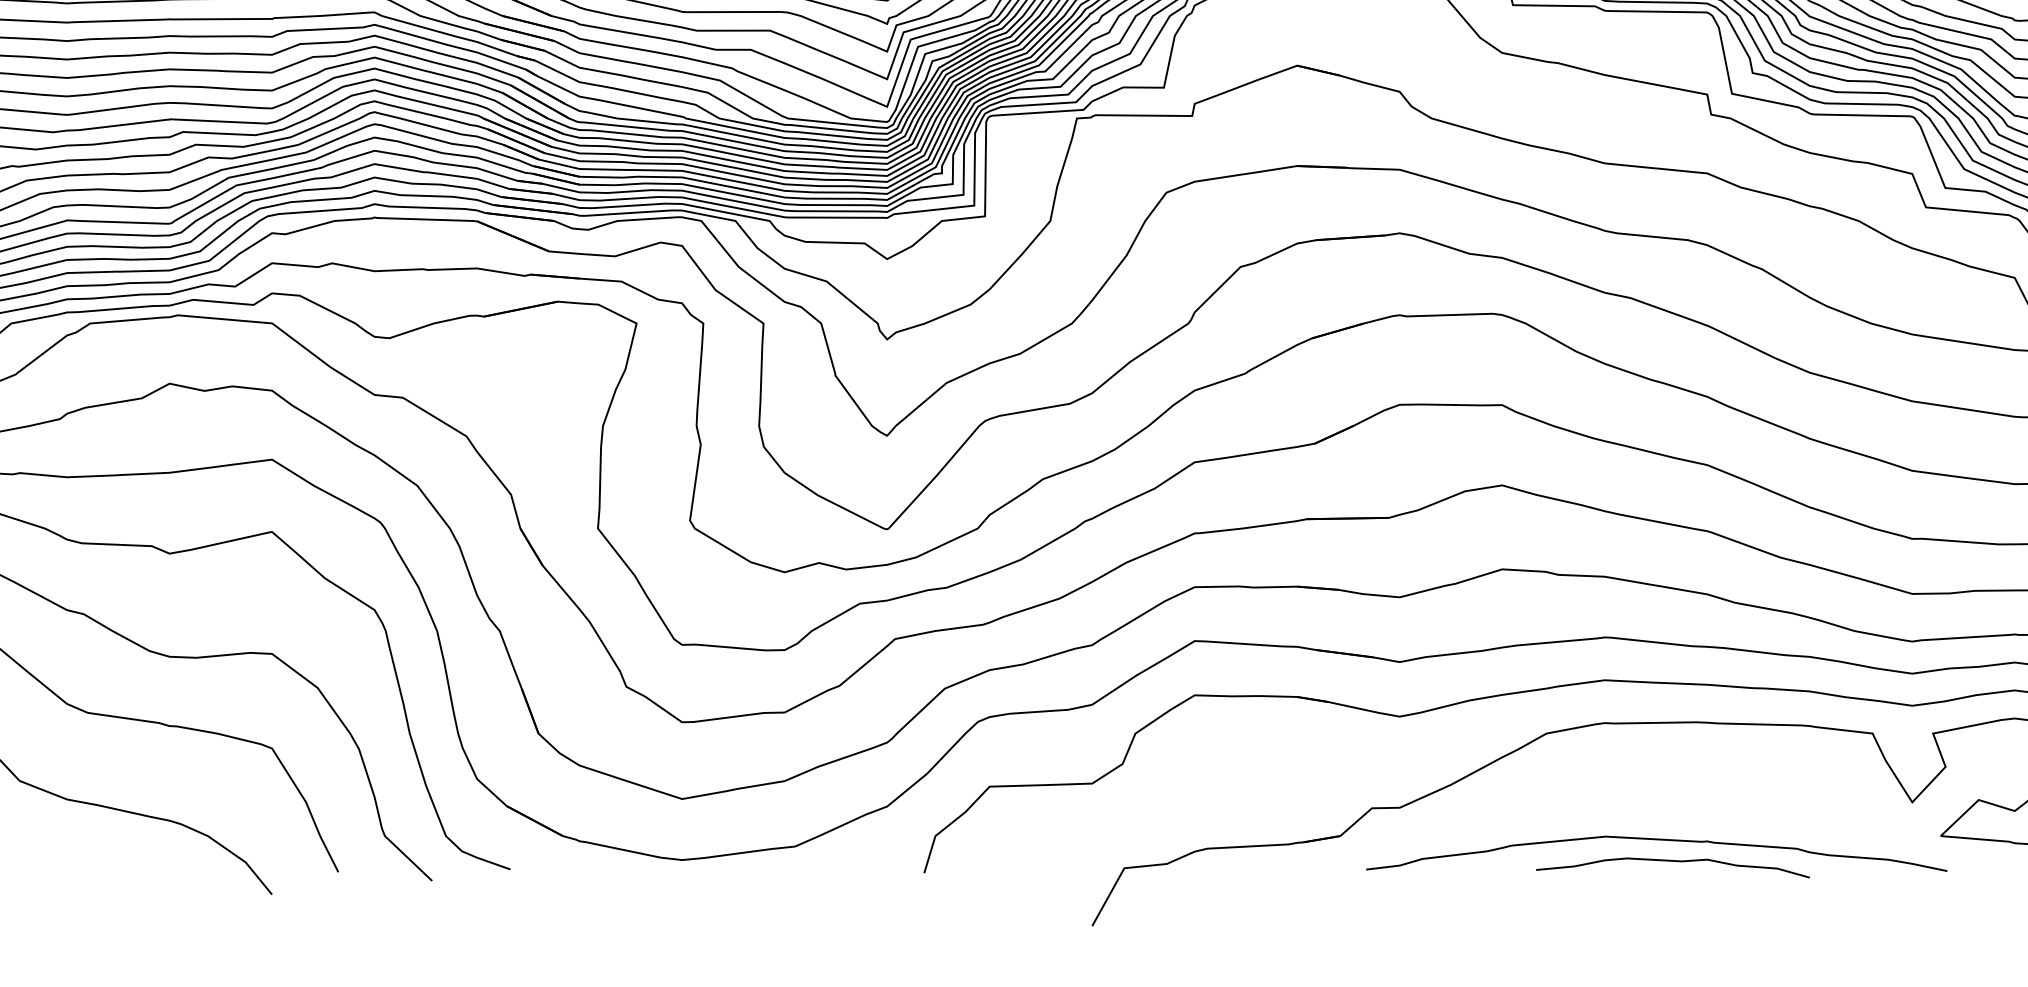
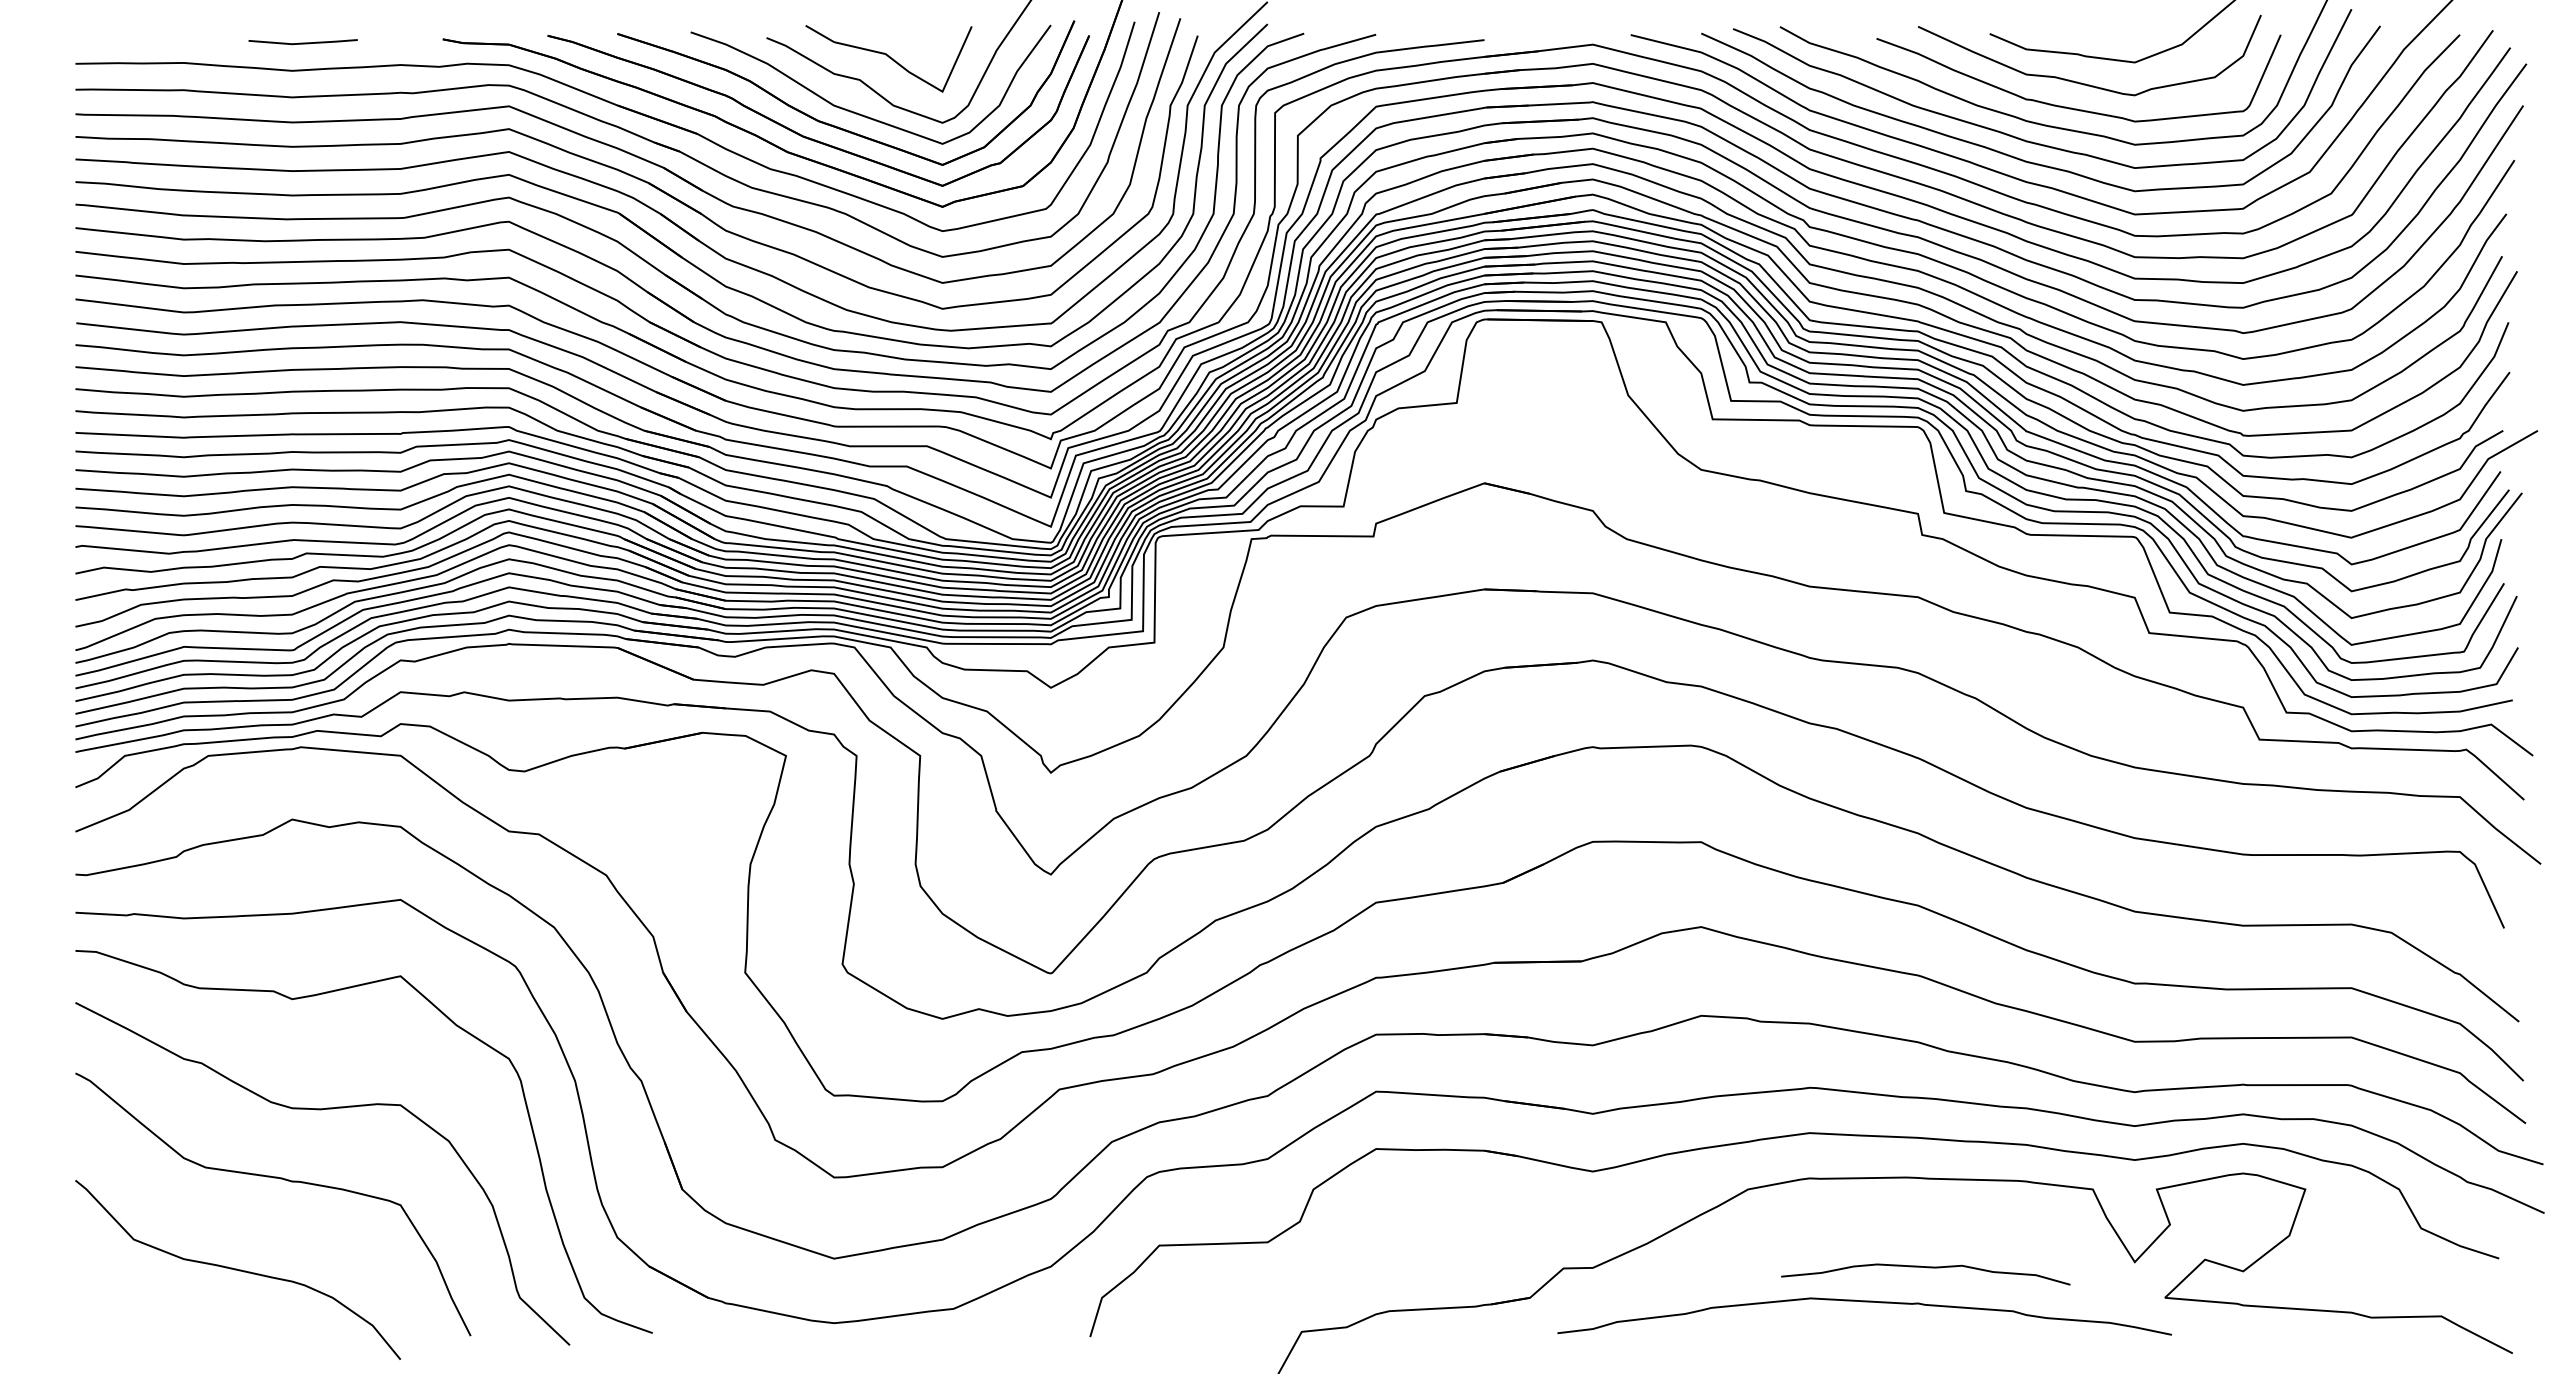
curve: (1674, 862) -> (1927, 1268), moved

